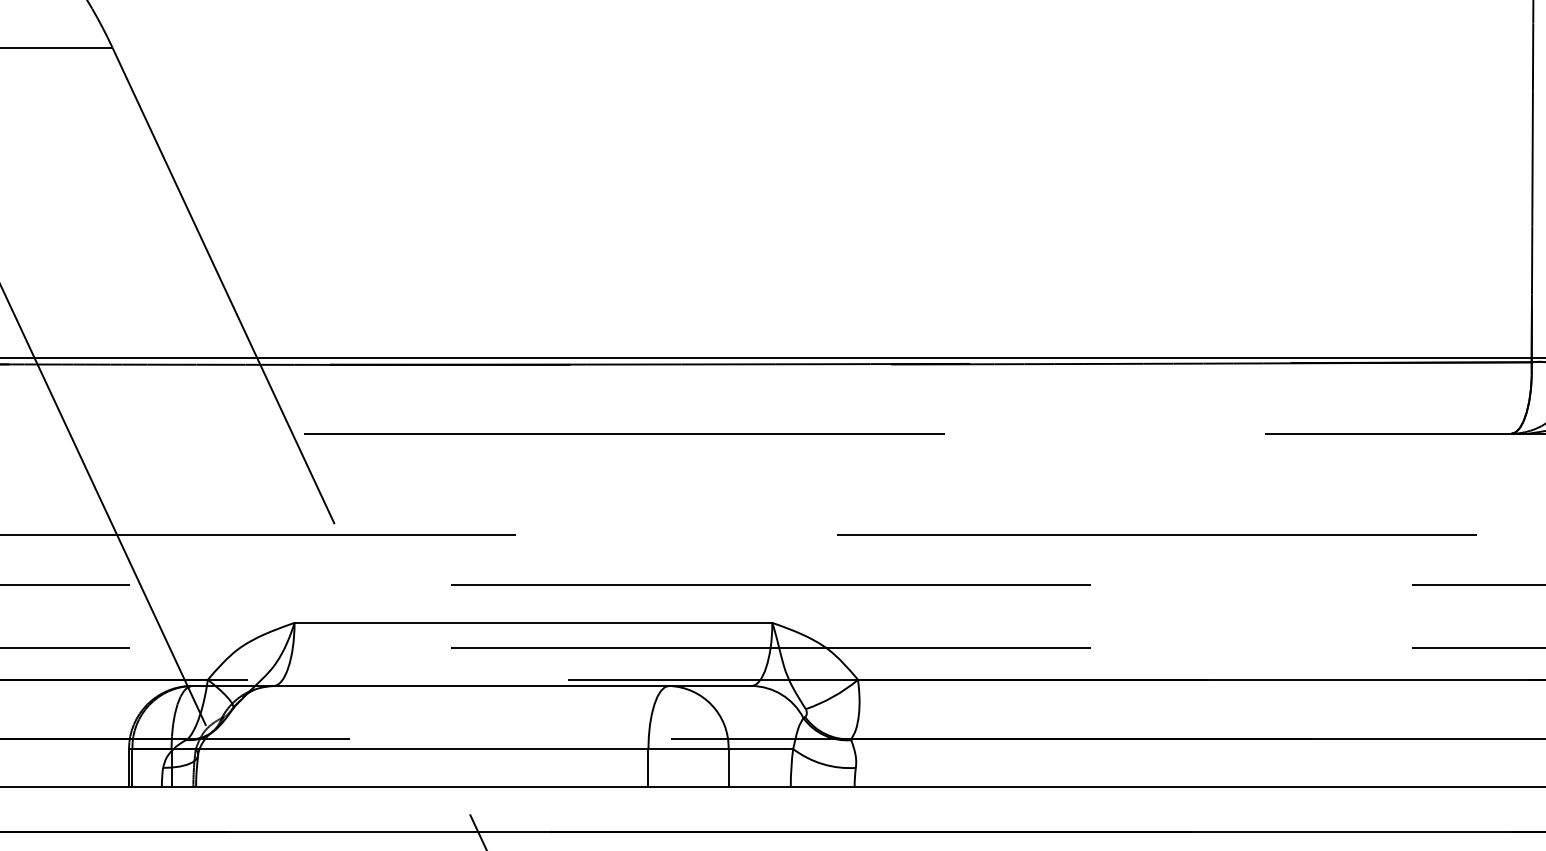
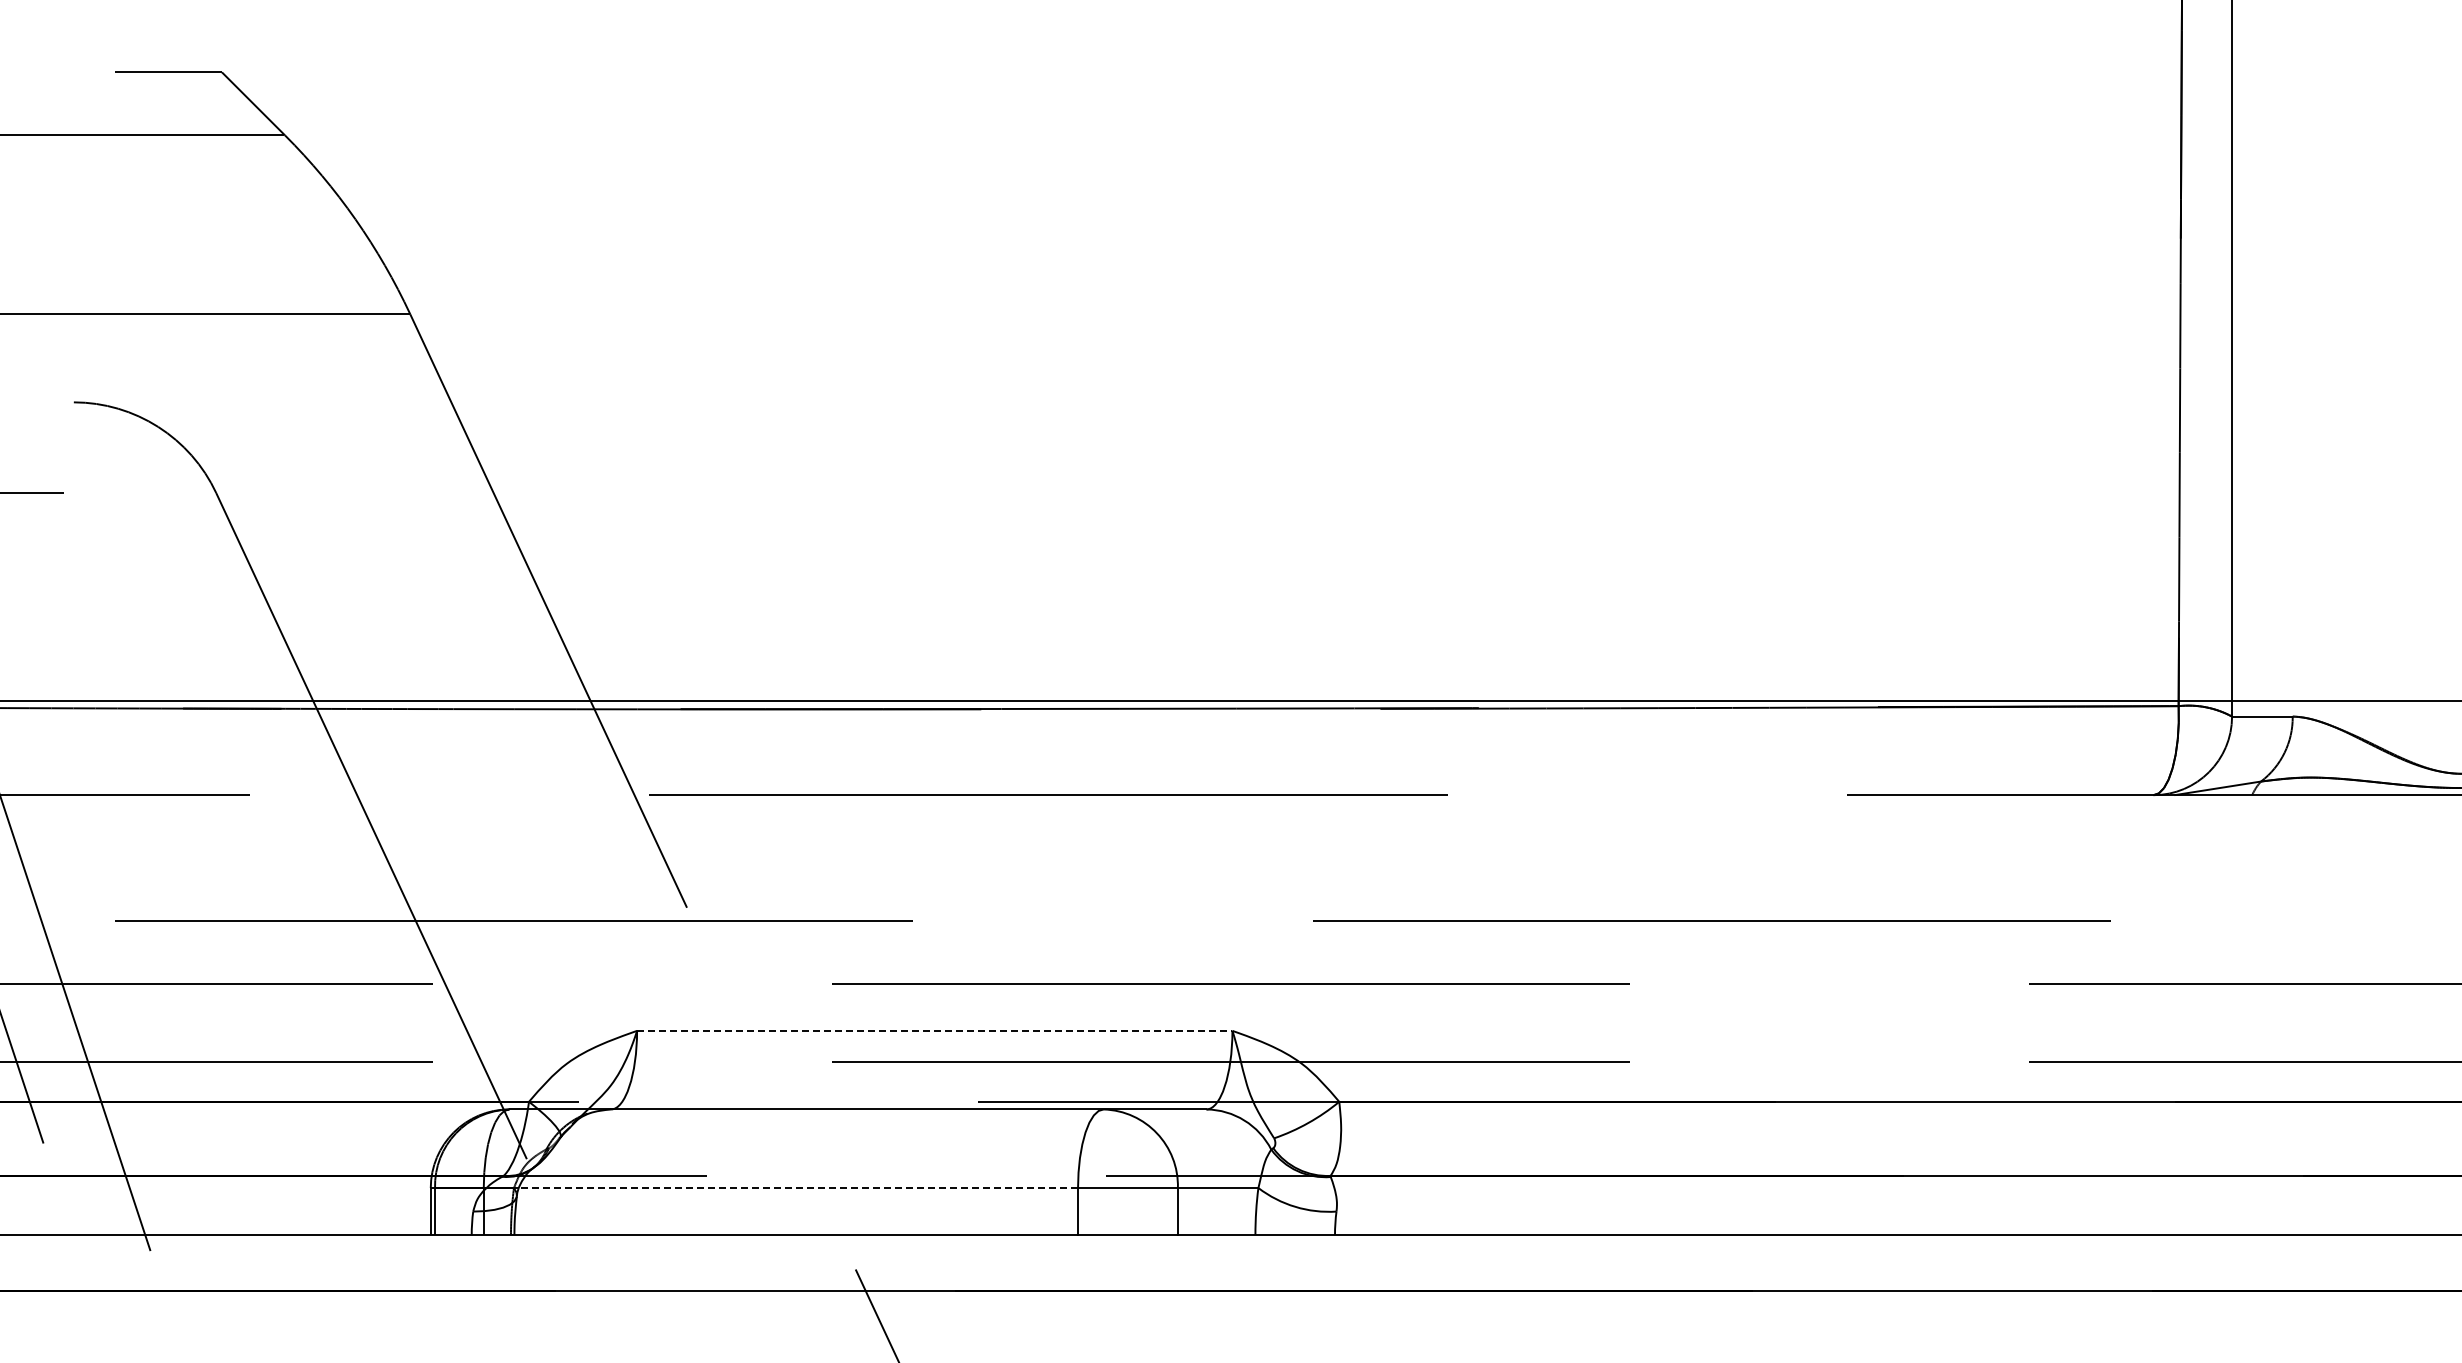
line: (533, 622) -> (934, 1030), solid -> dashed
line: (424, 749) -> (798, 1188), solid -> dashed

